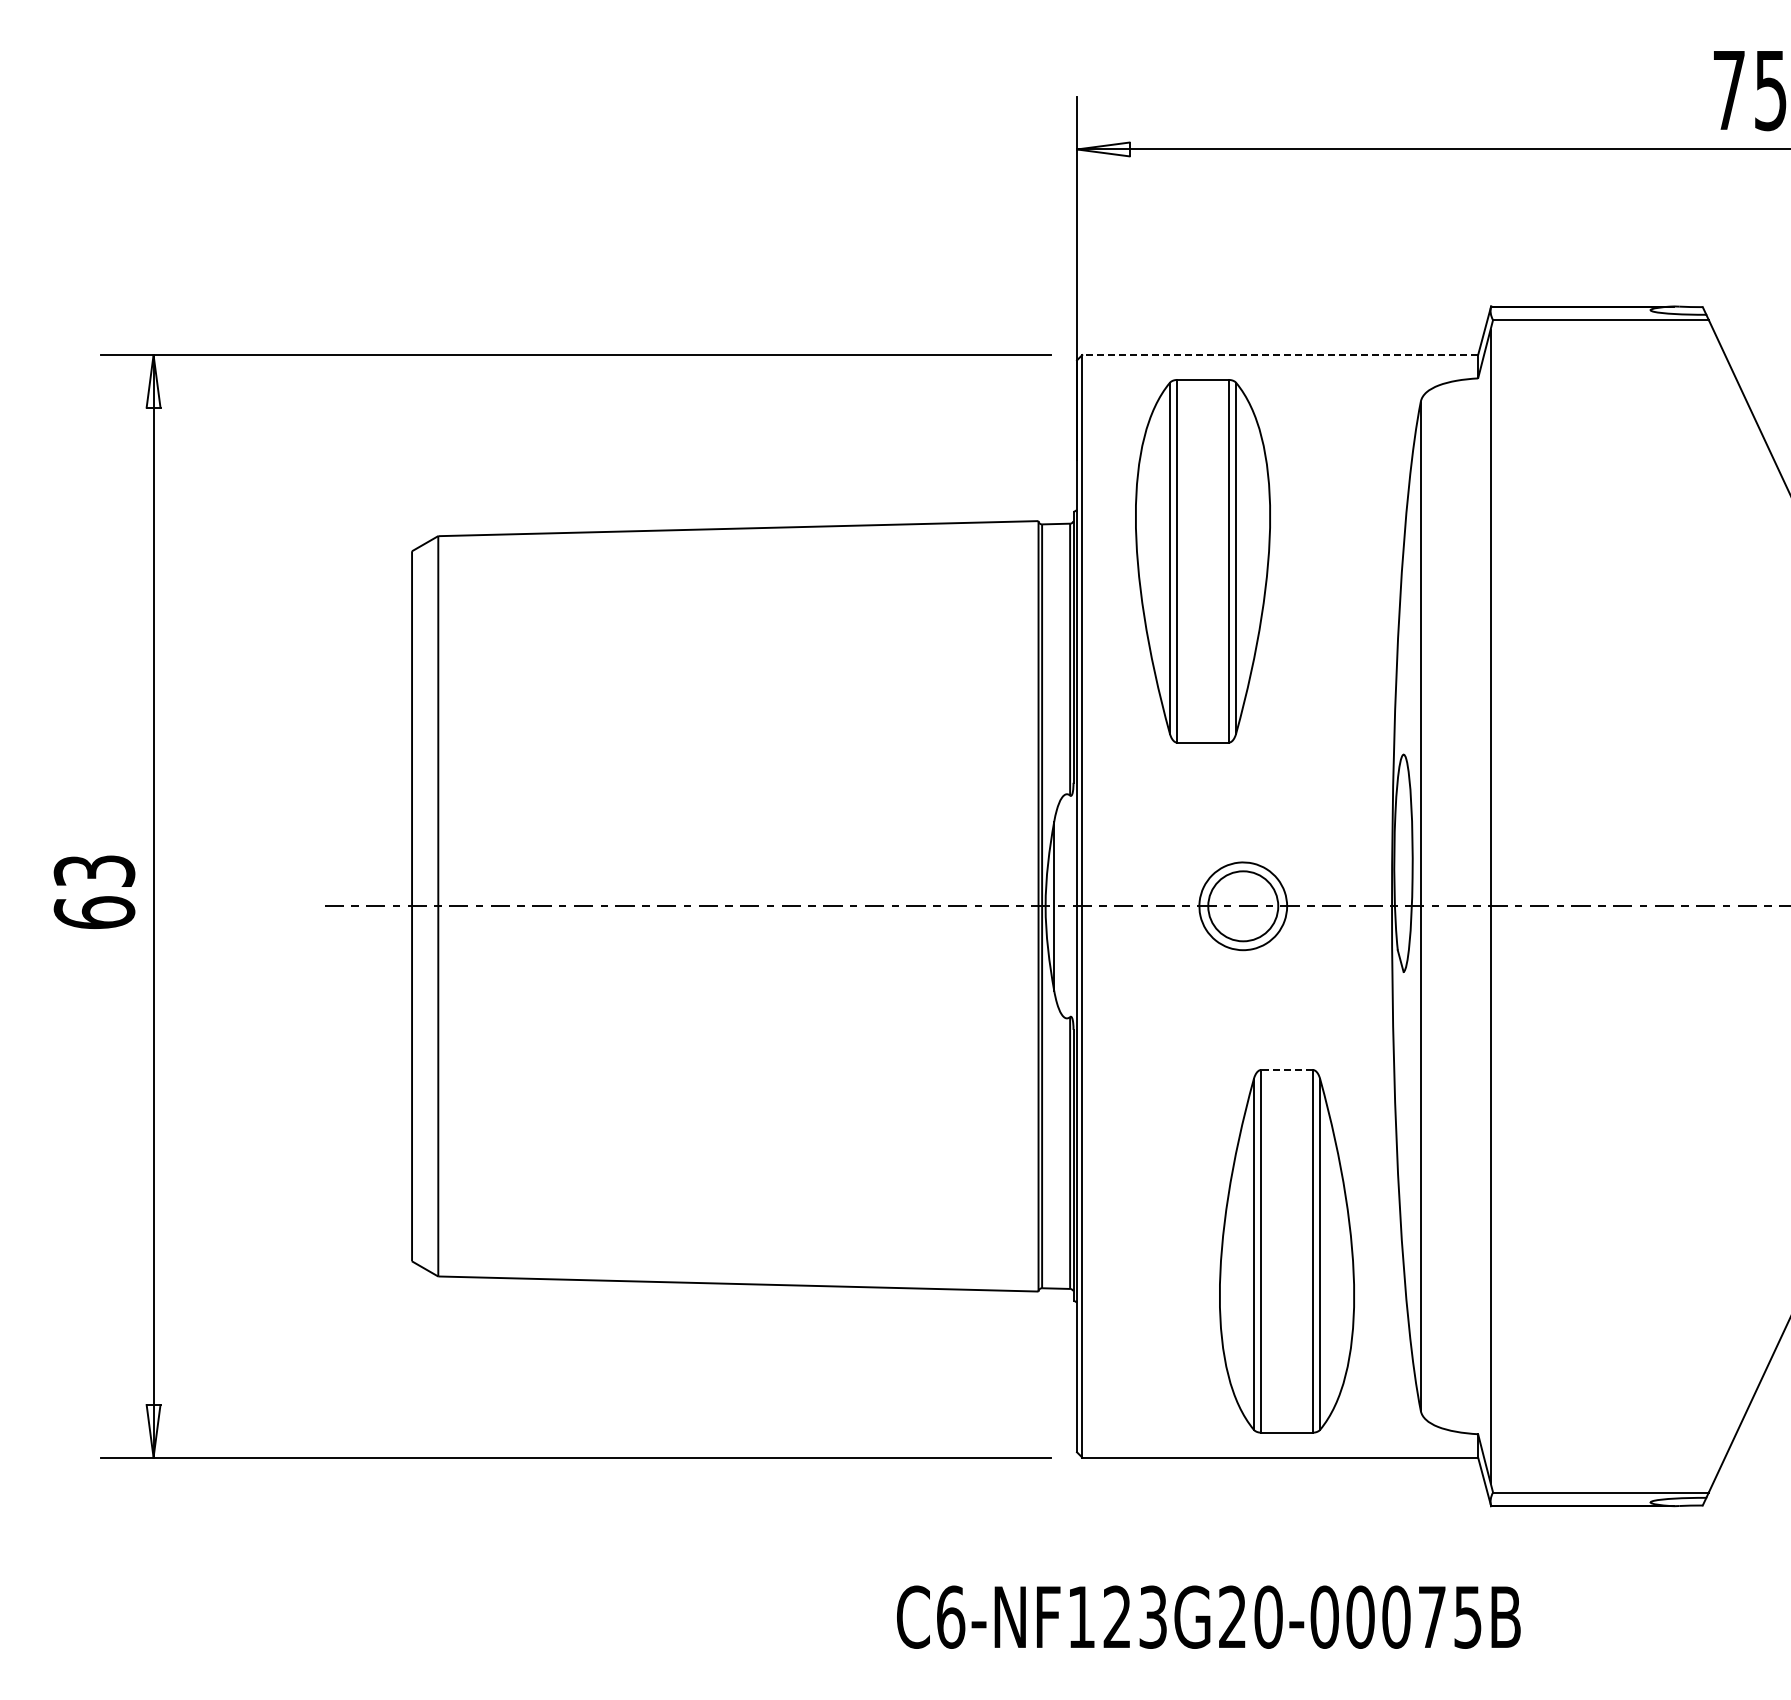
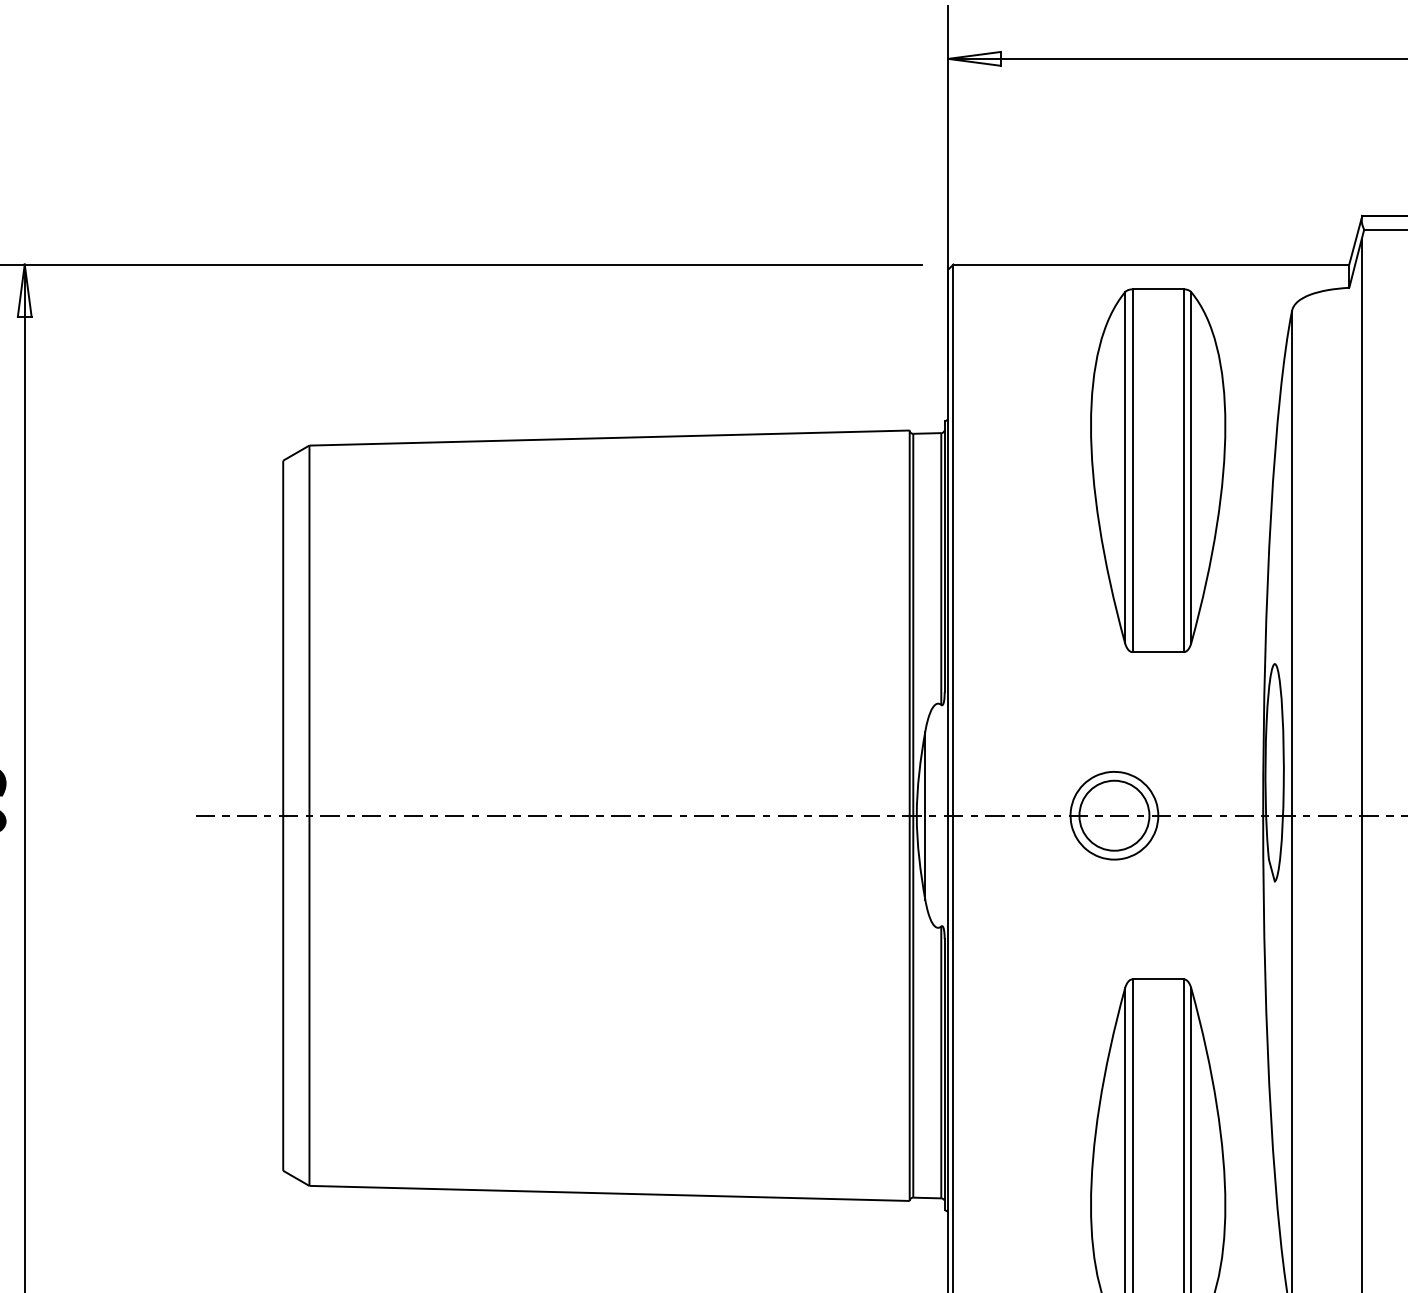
line: (1280, 355) -> (1151, 264), dashed -> solid
part: (1202, 561) -> (1157, 470), moved
line: (1287, 1069) -> (1158, 978), dashed -> solid

